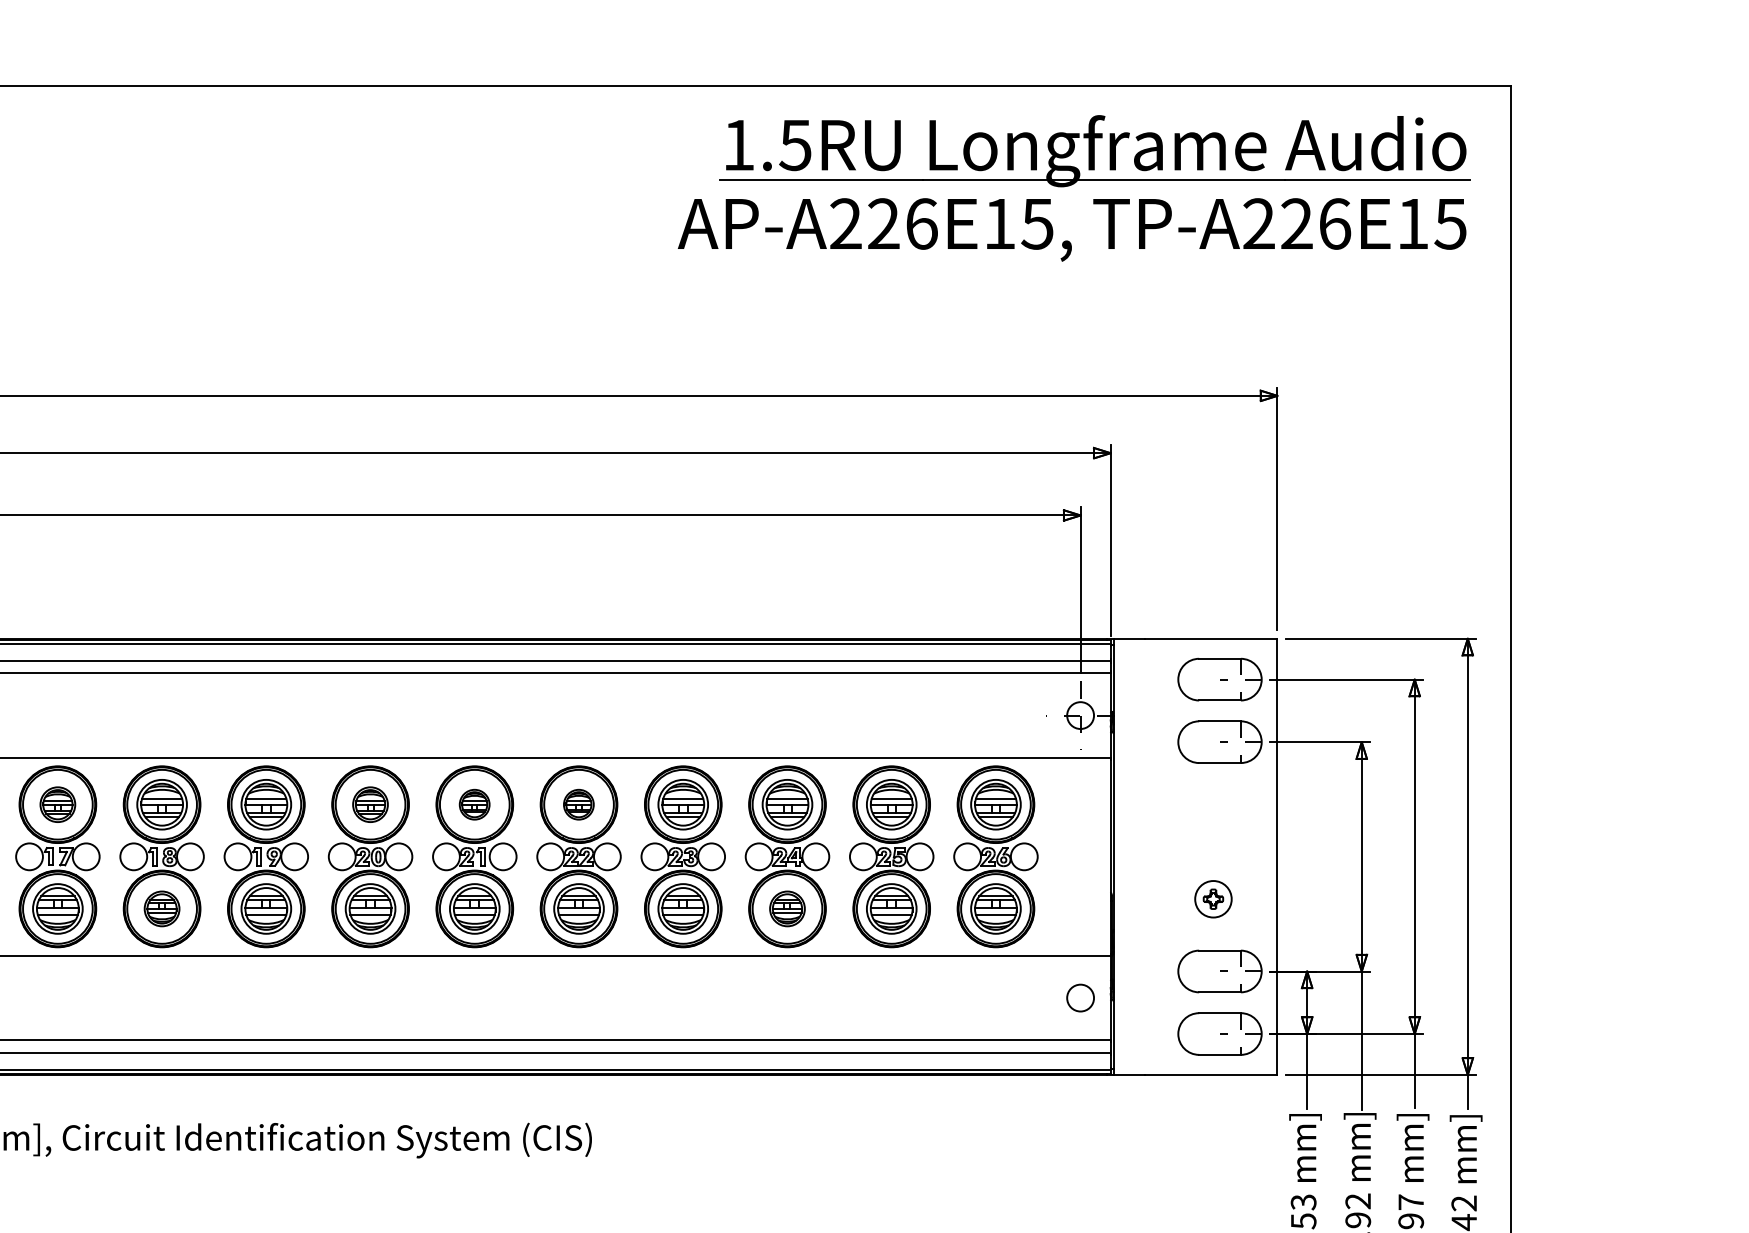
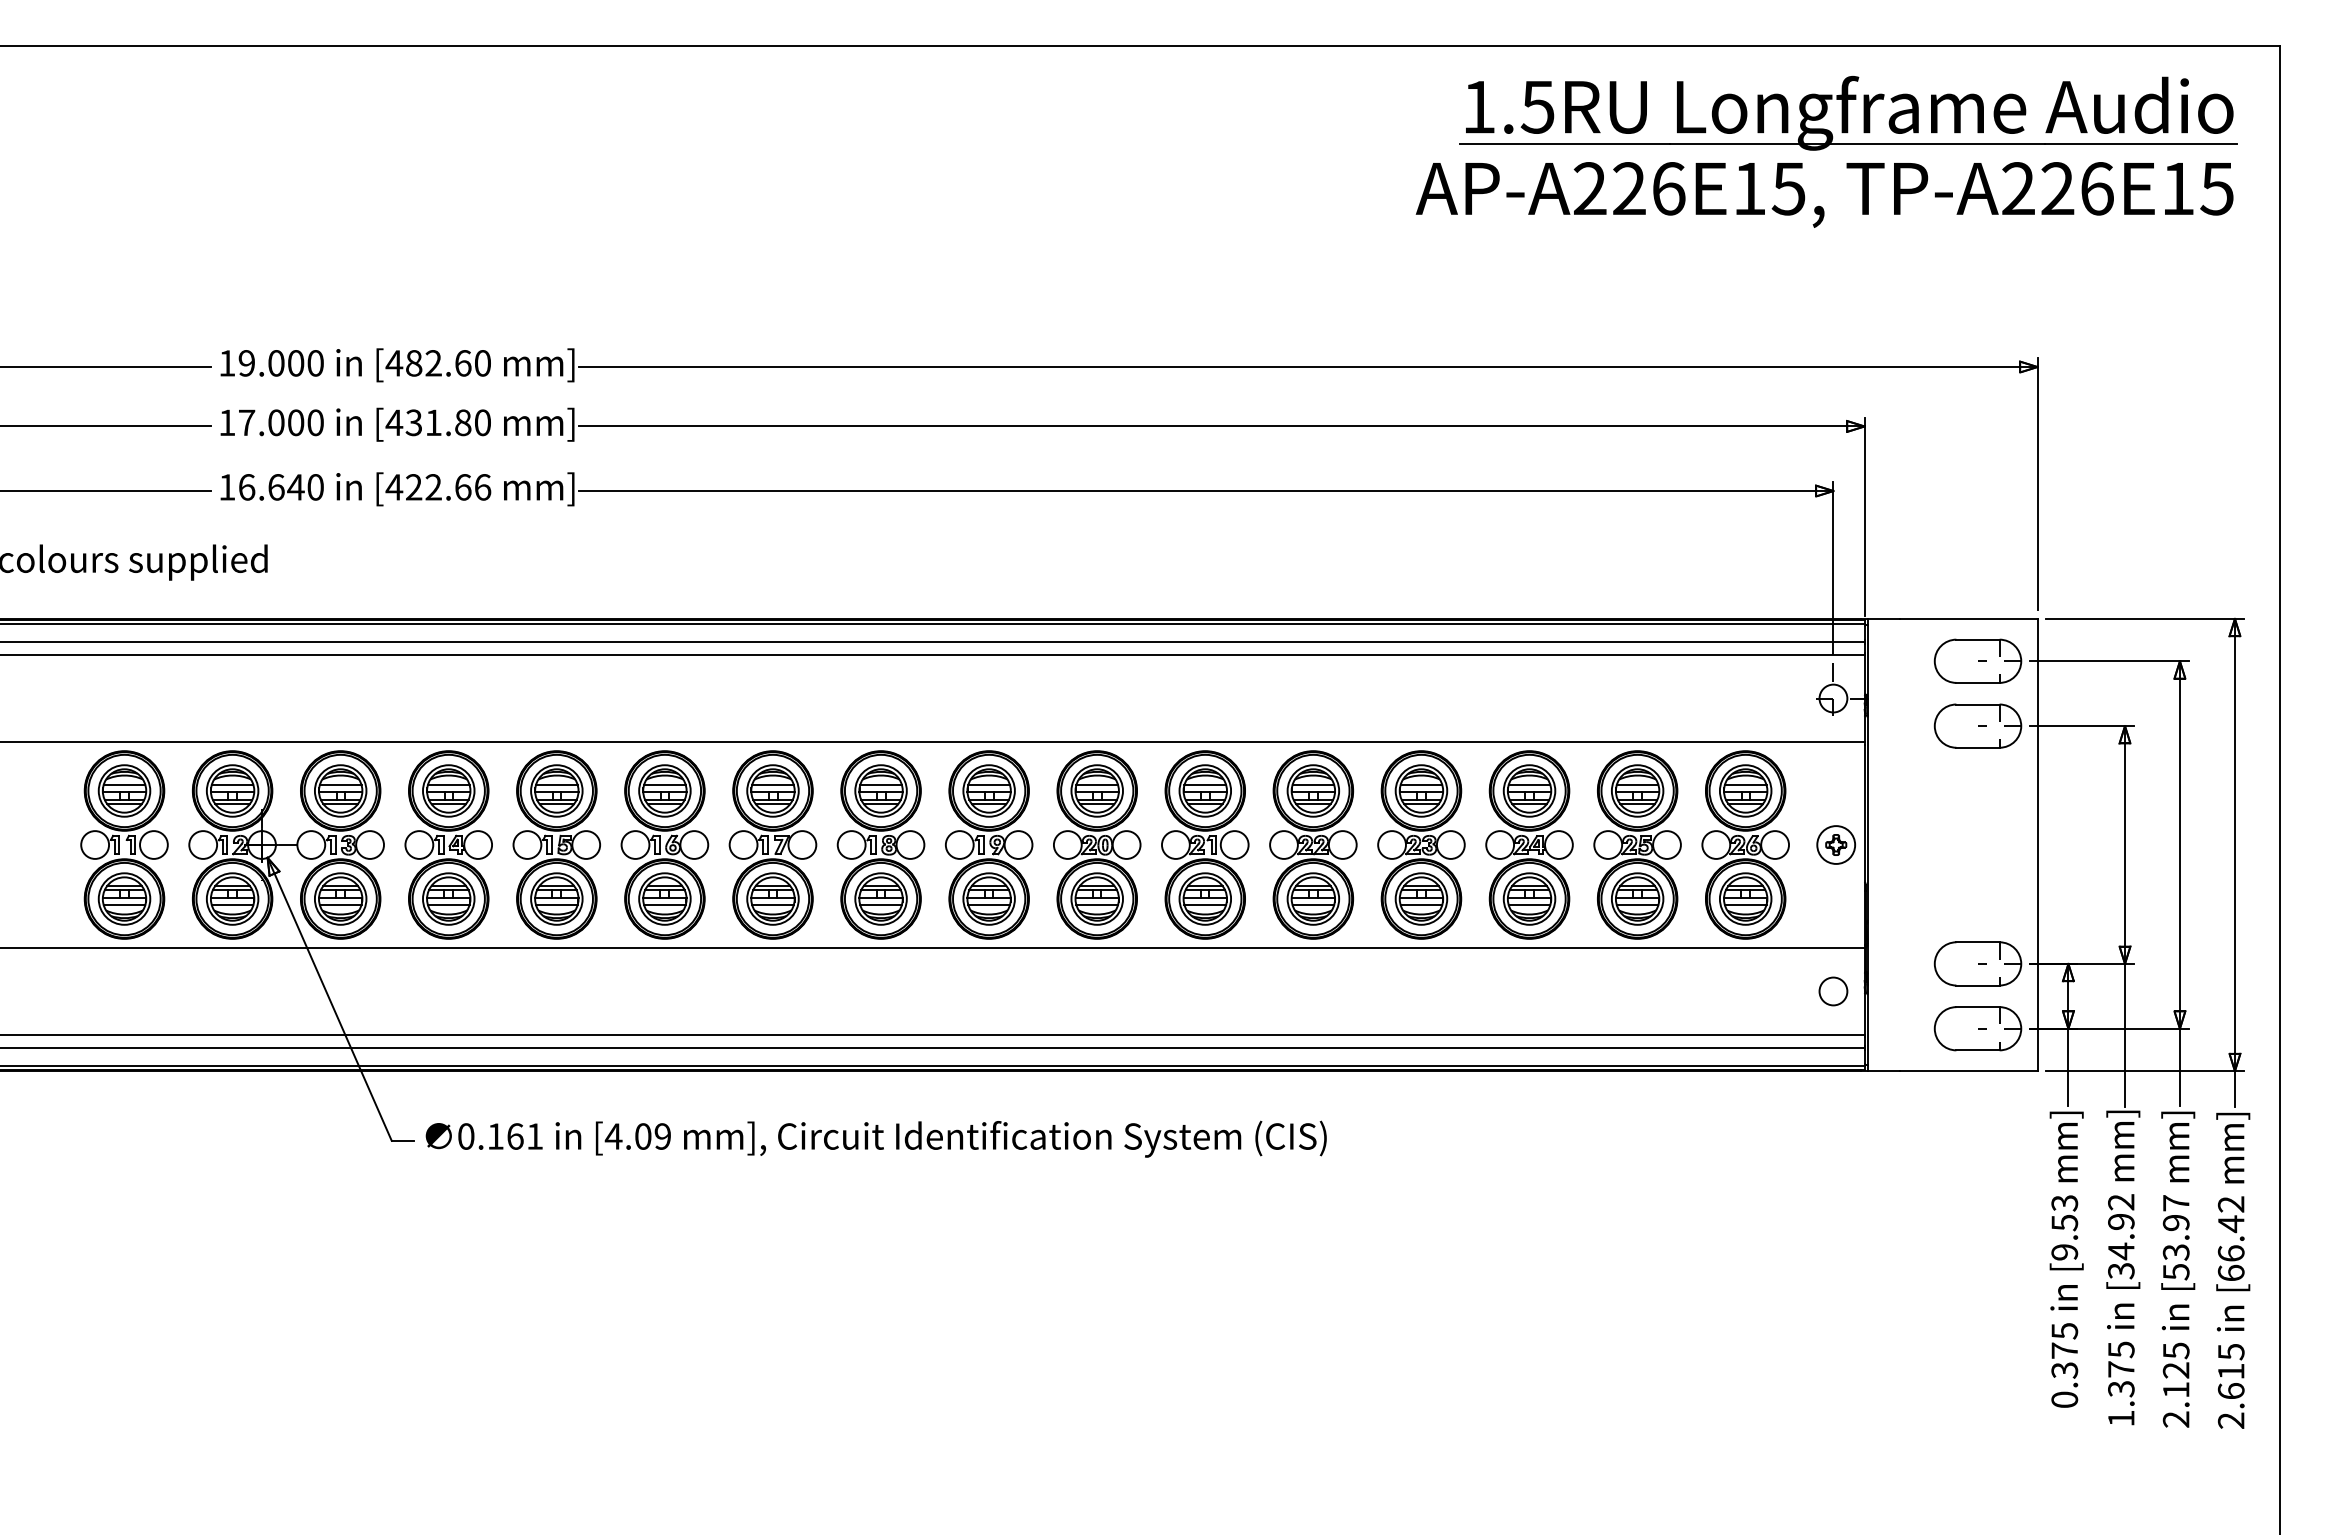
part: (57, 804) -> (772, 790), size x1.43
part: (369, 804) -> (1096, 790), size x1.43
part: (474, 804) -> (1204, 790), size x1.67
part: (578, 804) -> (1312, 790), size x1.67
part: (1212, 898) -> (1835, 844), moved
part: (161, 908) -> (880, 898), size x1.43
part: (787, 908) -> (1529, 898), size x1.43

